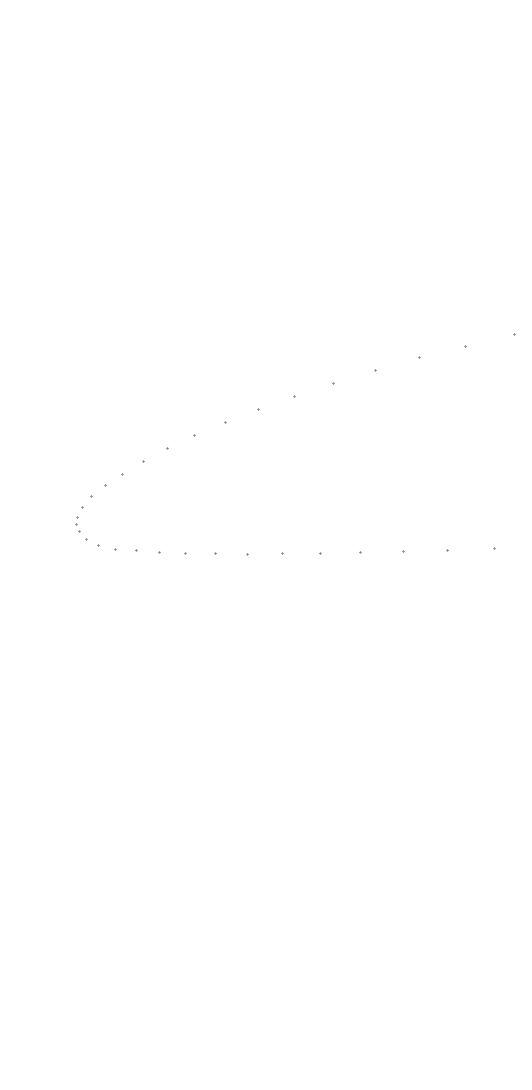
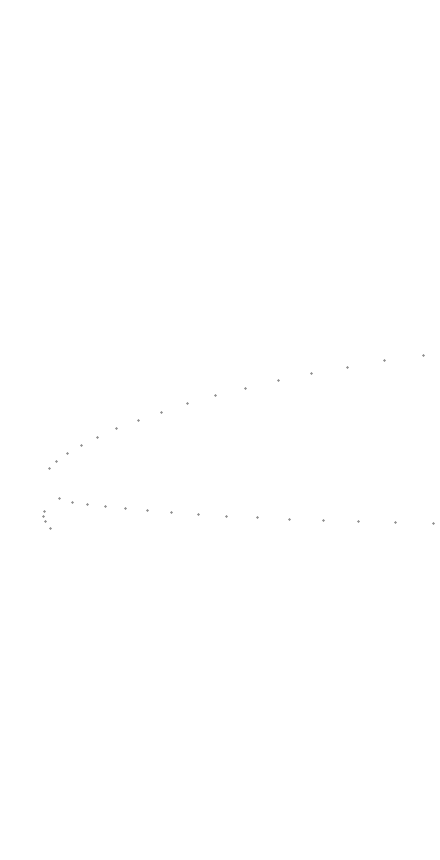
part: (80, 528) -> (46, 519), moved

